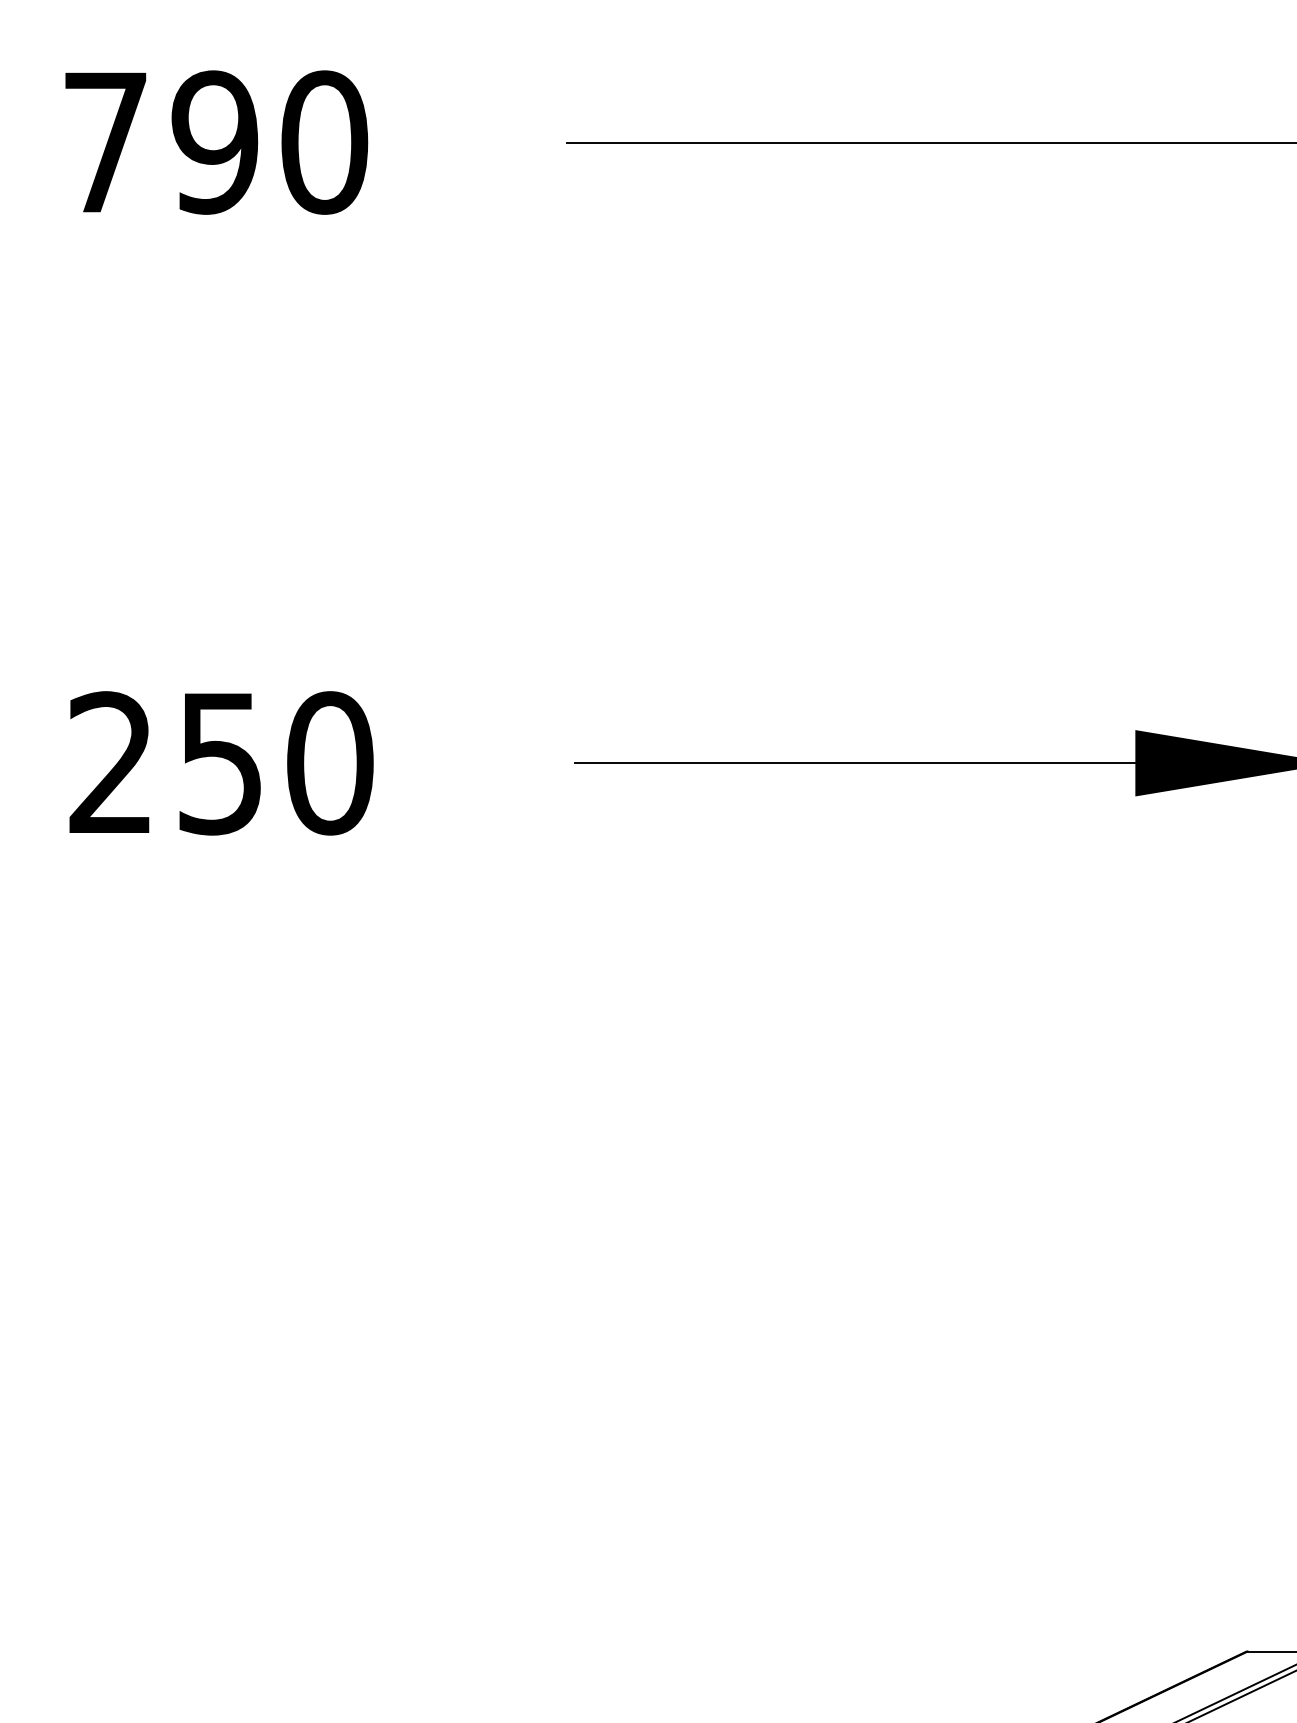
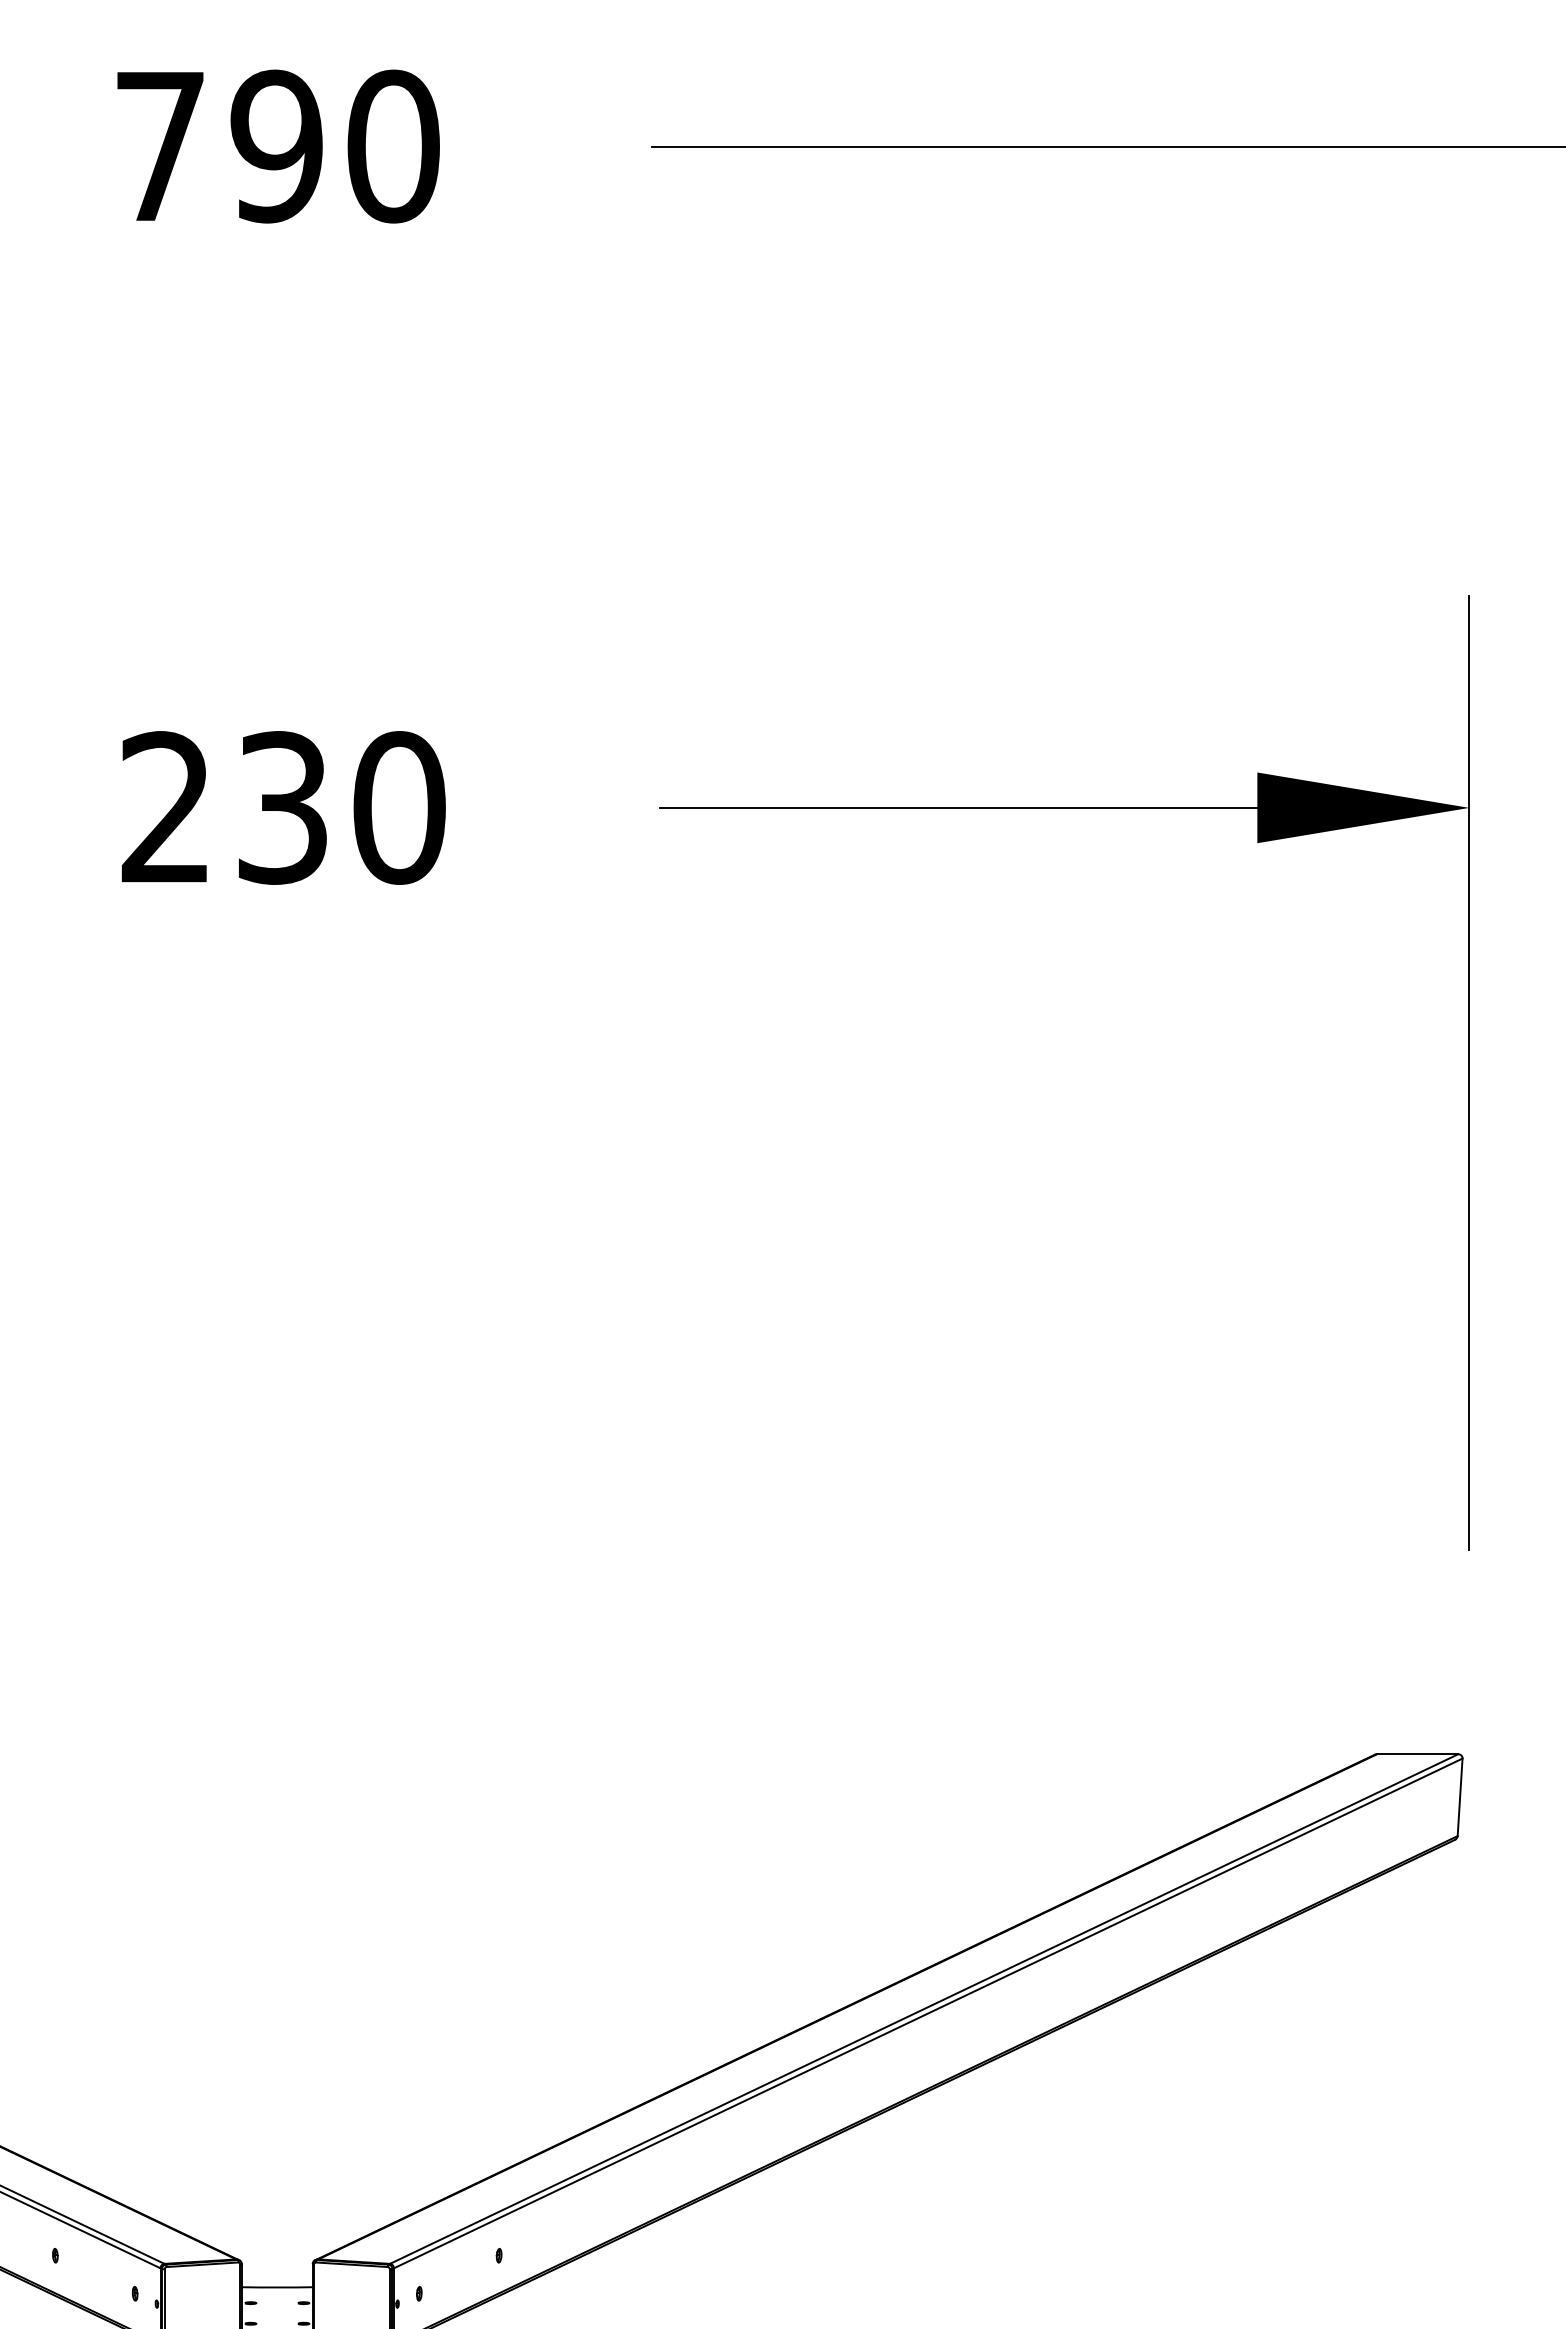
text: (220, 762) -> (282, 807), 250 -> 230

